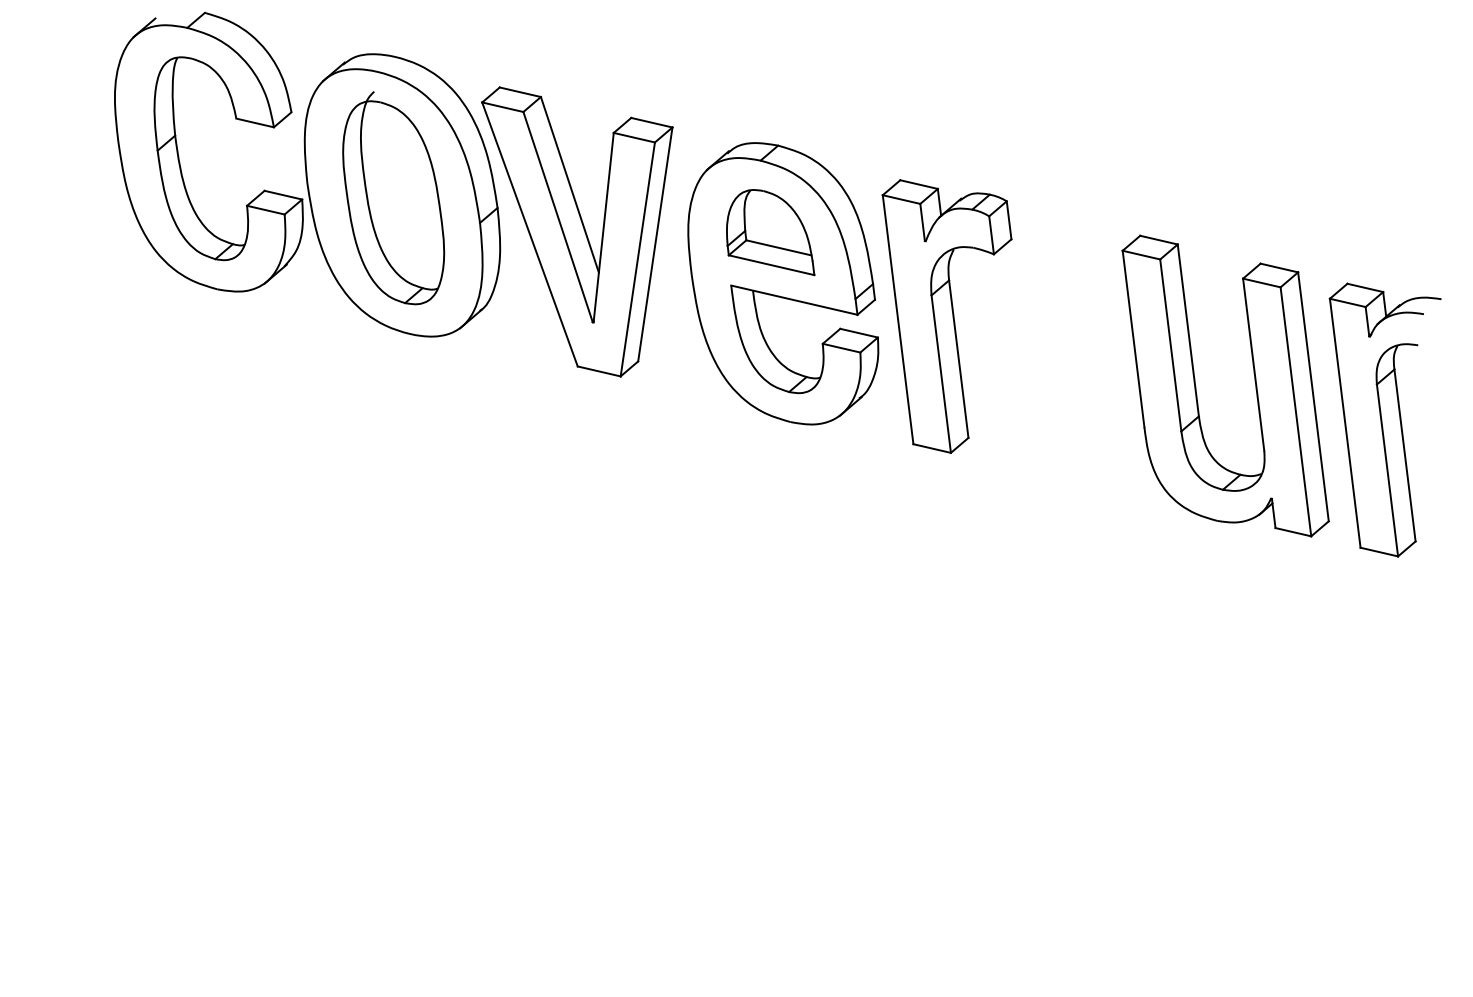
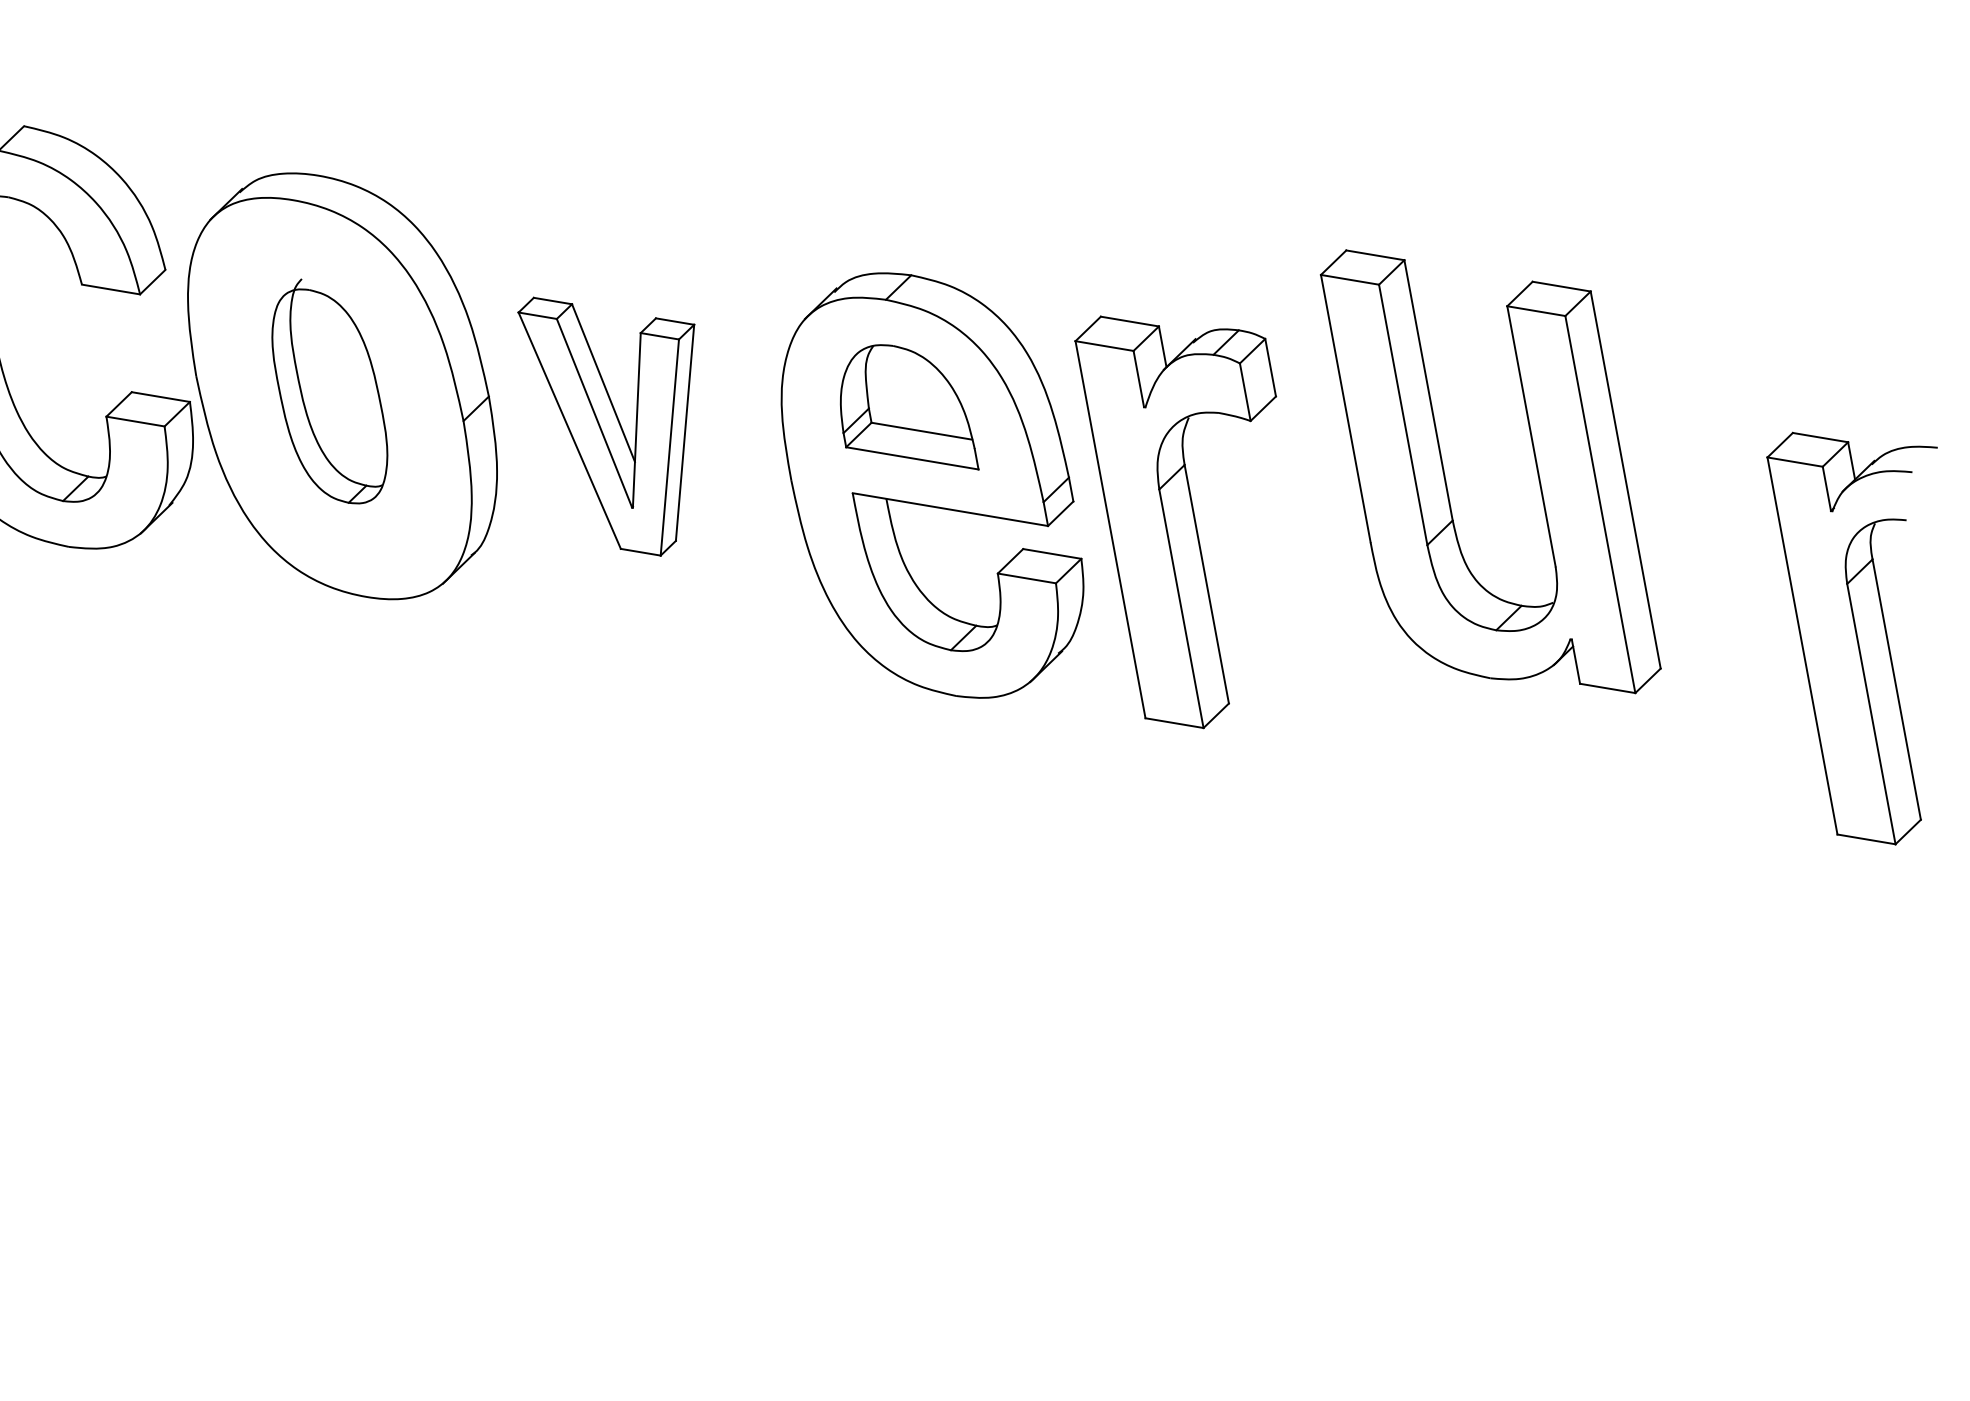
part: (393, 198) -> (329, 391), size x0.7
part: (577, 231) -> (613, 425), size x0.6
part: (1196, 386) -> (1446, 475), moved

